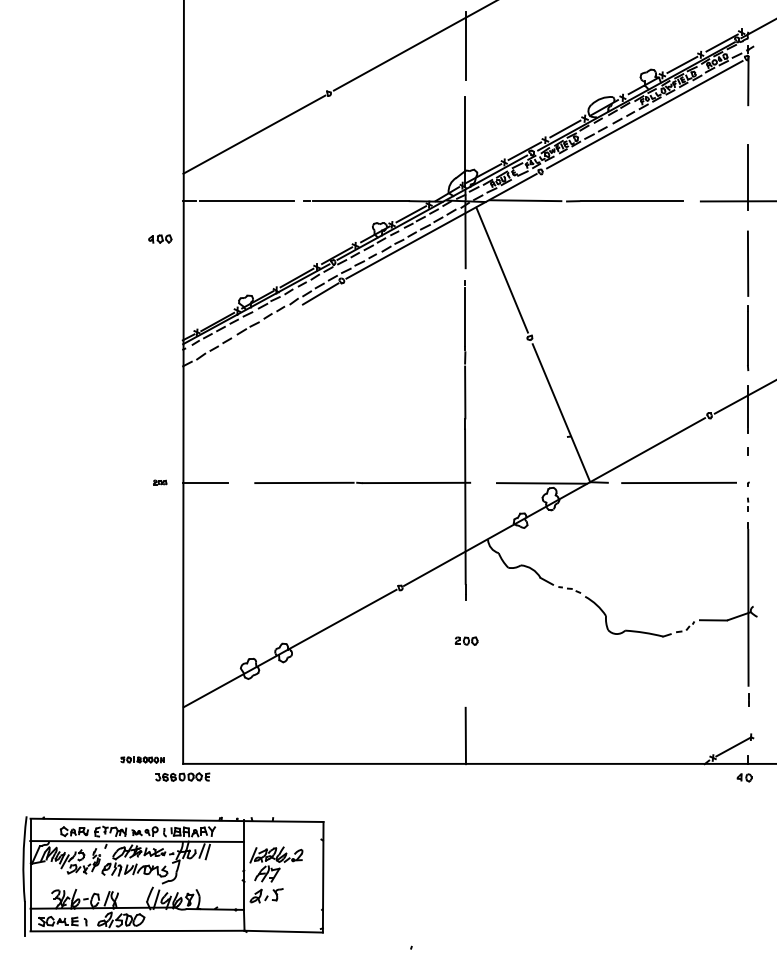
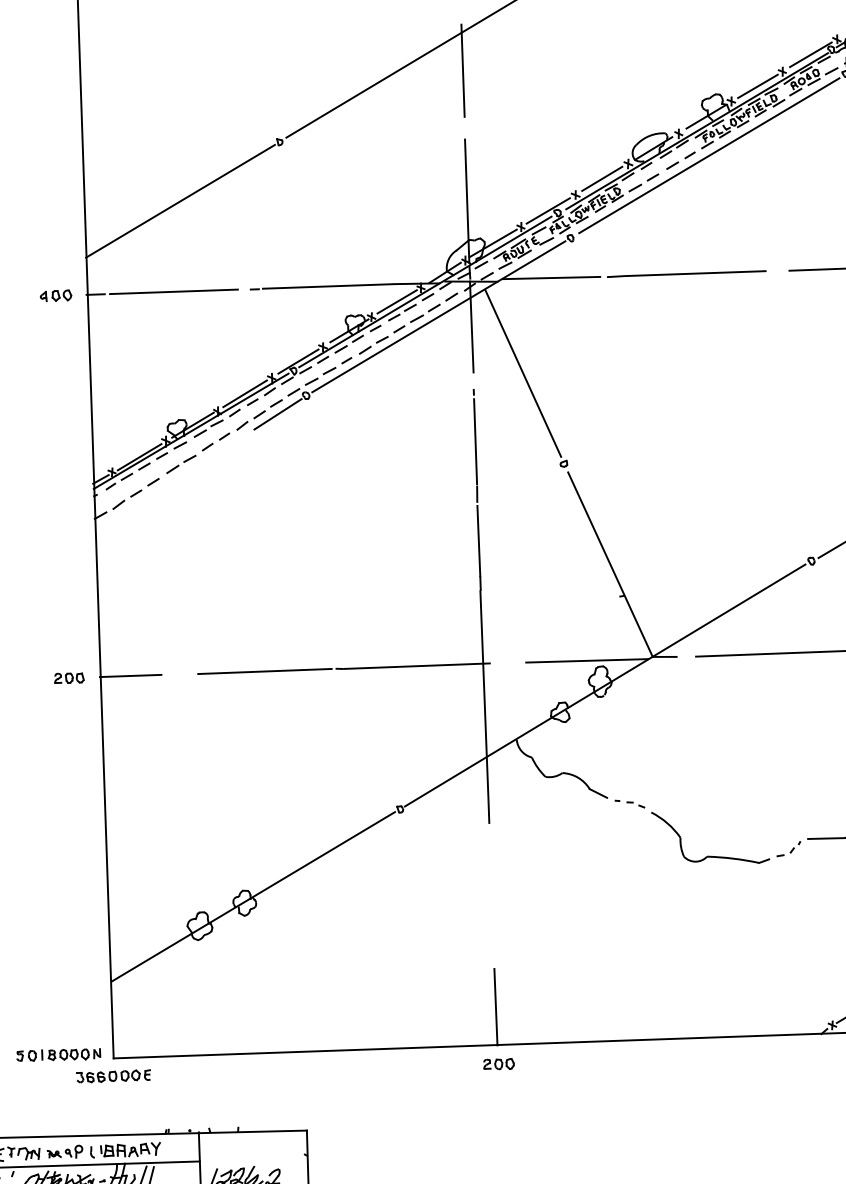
part: (160, 238) -> (56, 295), moved
part: (159, 482) -> (68, 677), size x1.67
part: (466, 640) -> (498, 1063), moved
part: (142, 759) -> (58, 1054), size x1.43

